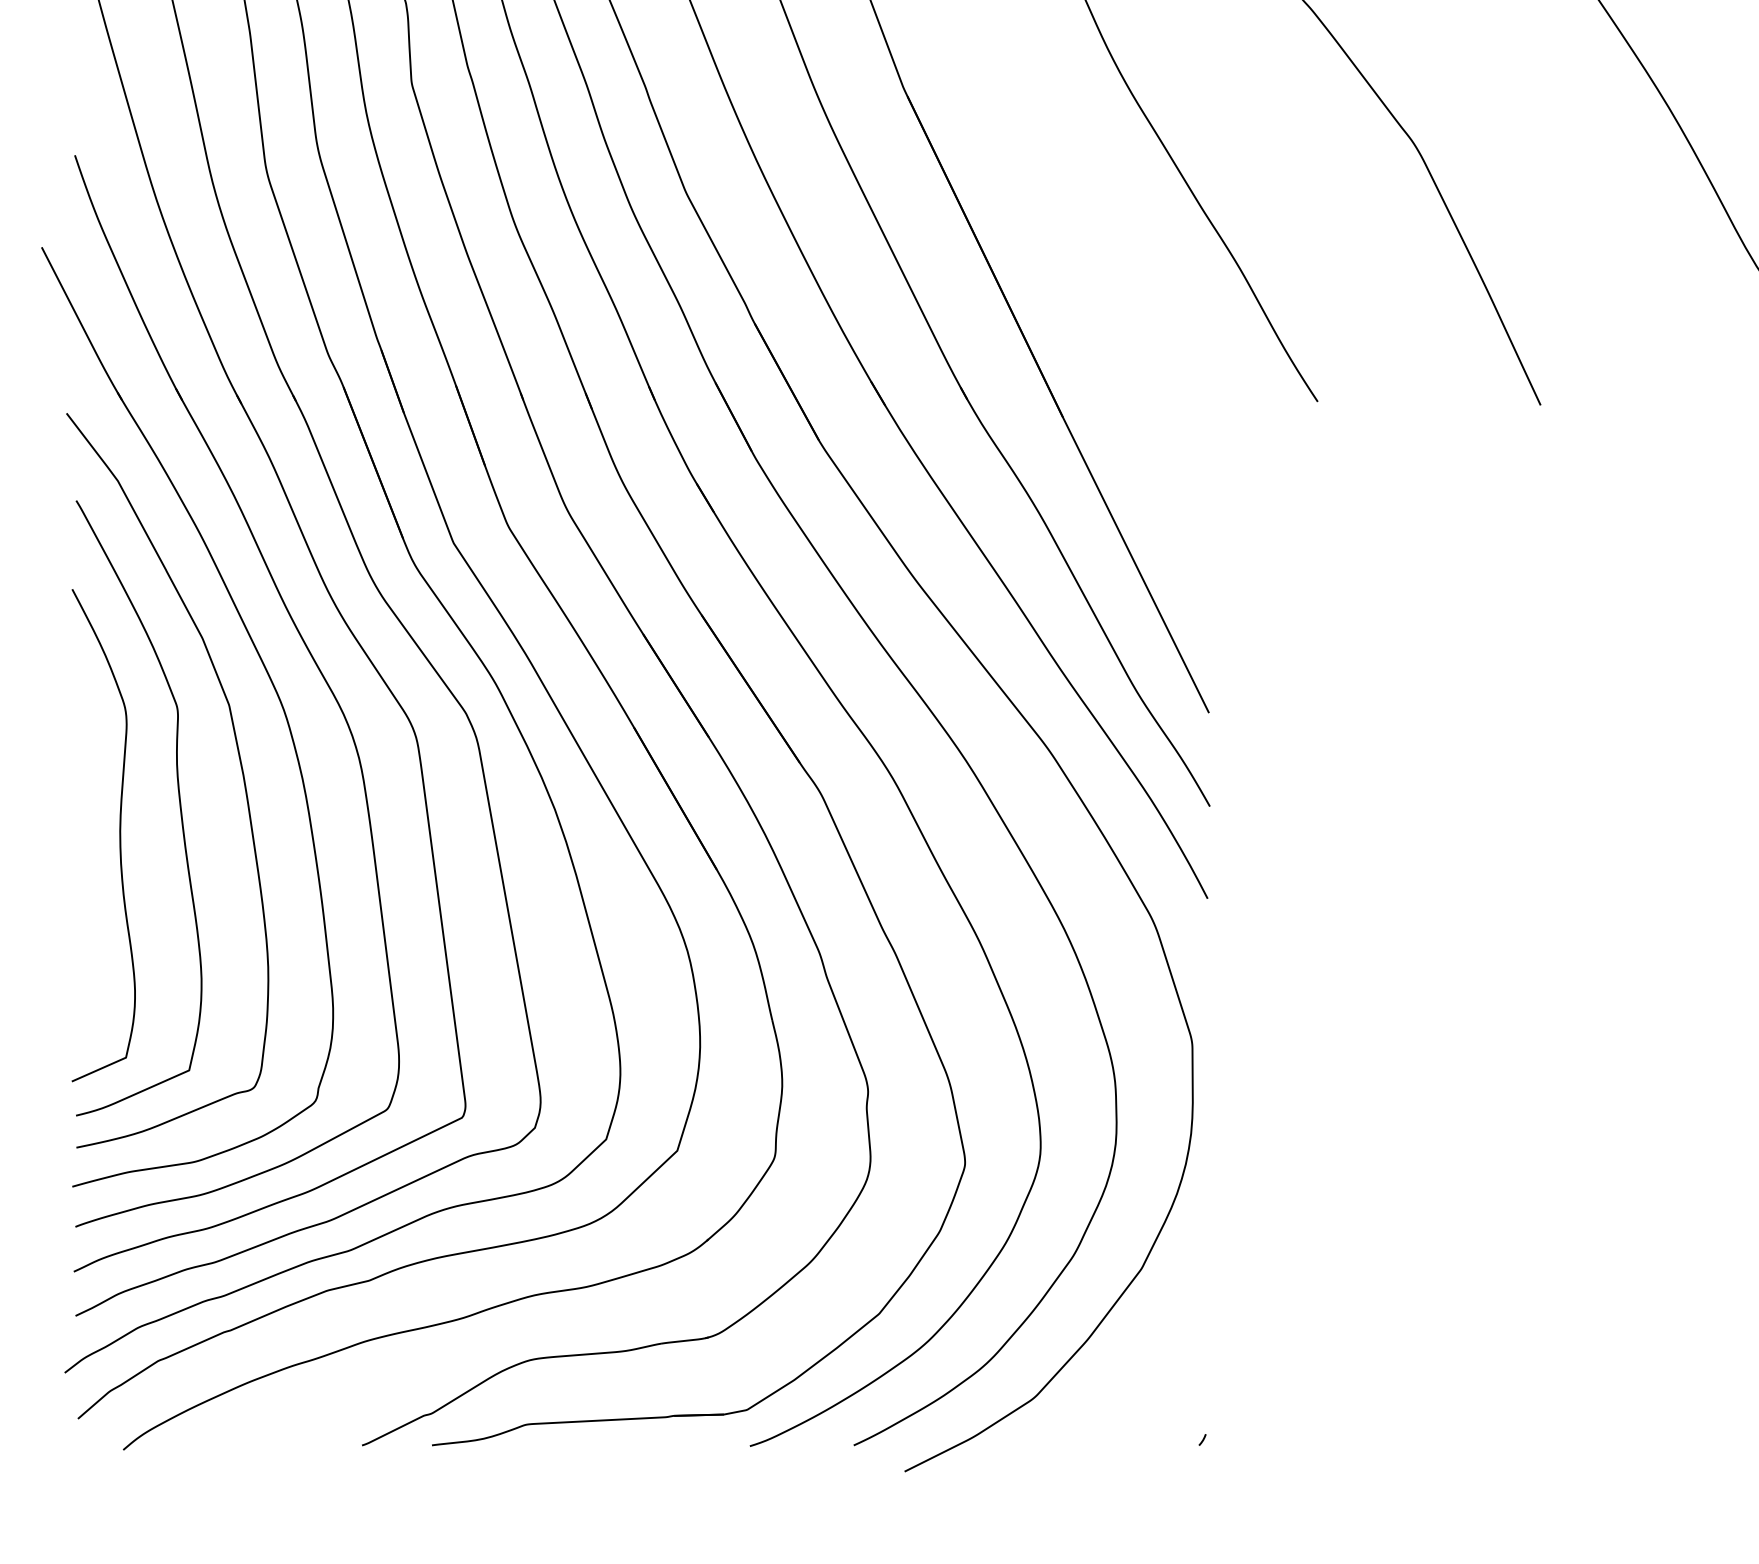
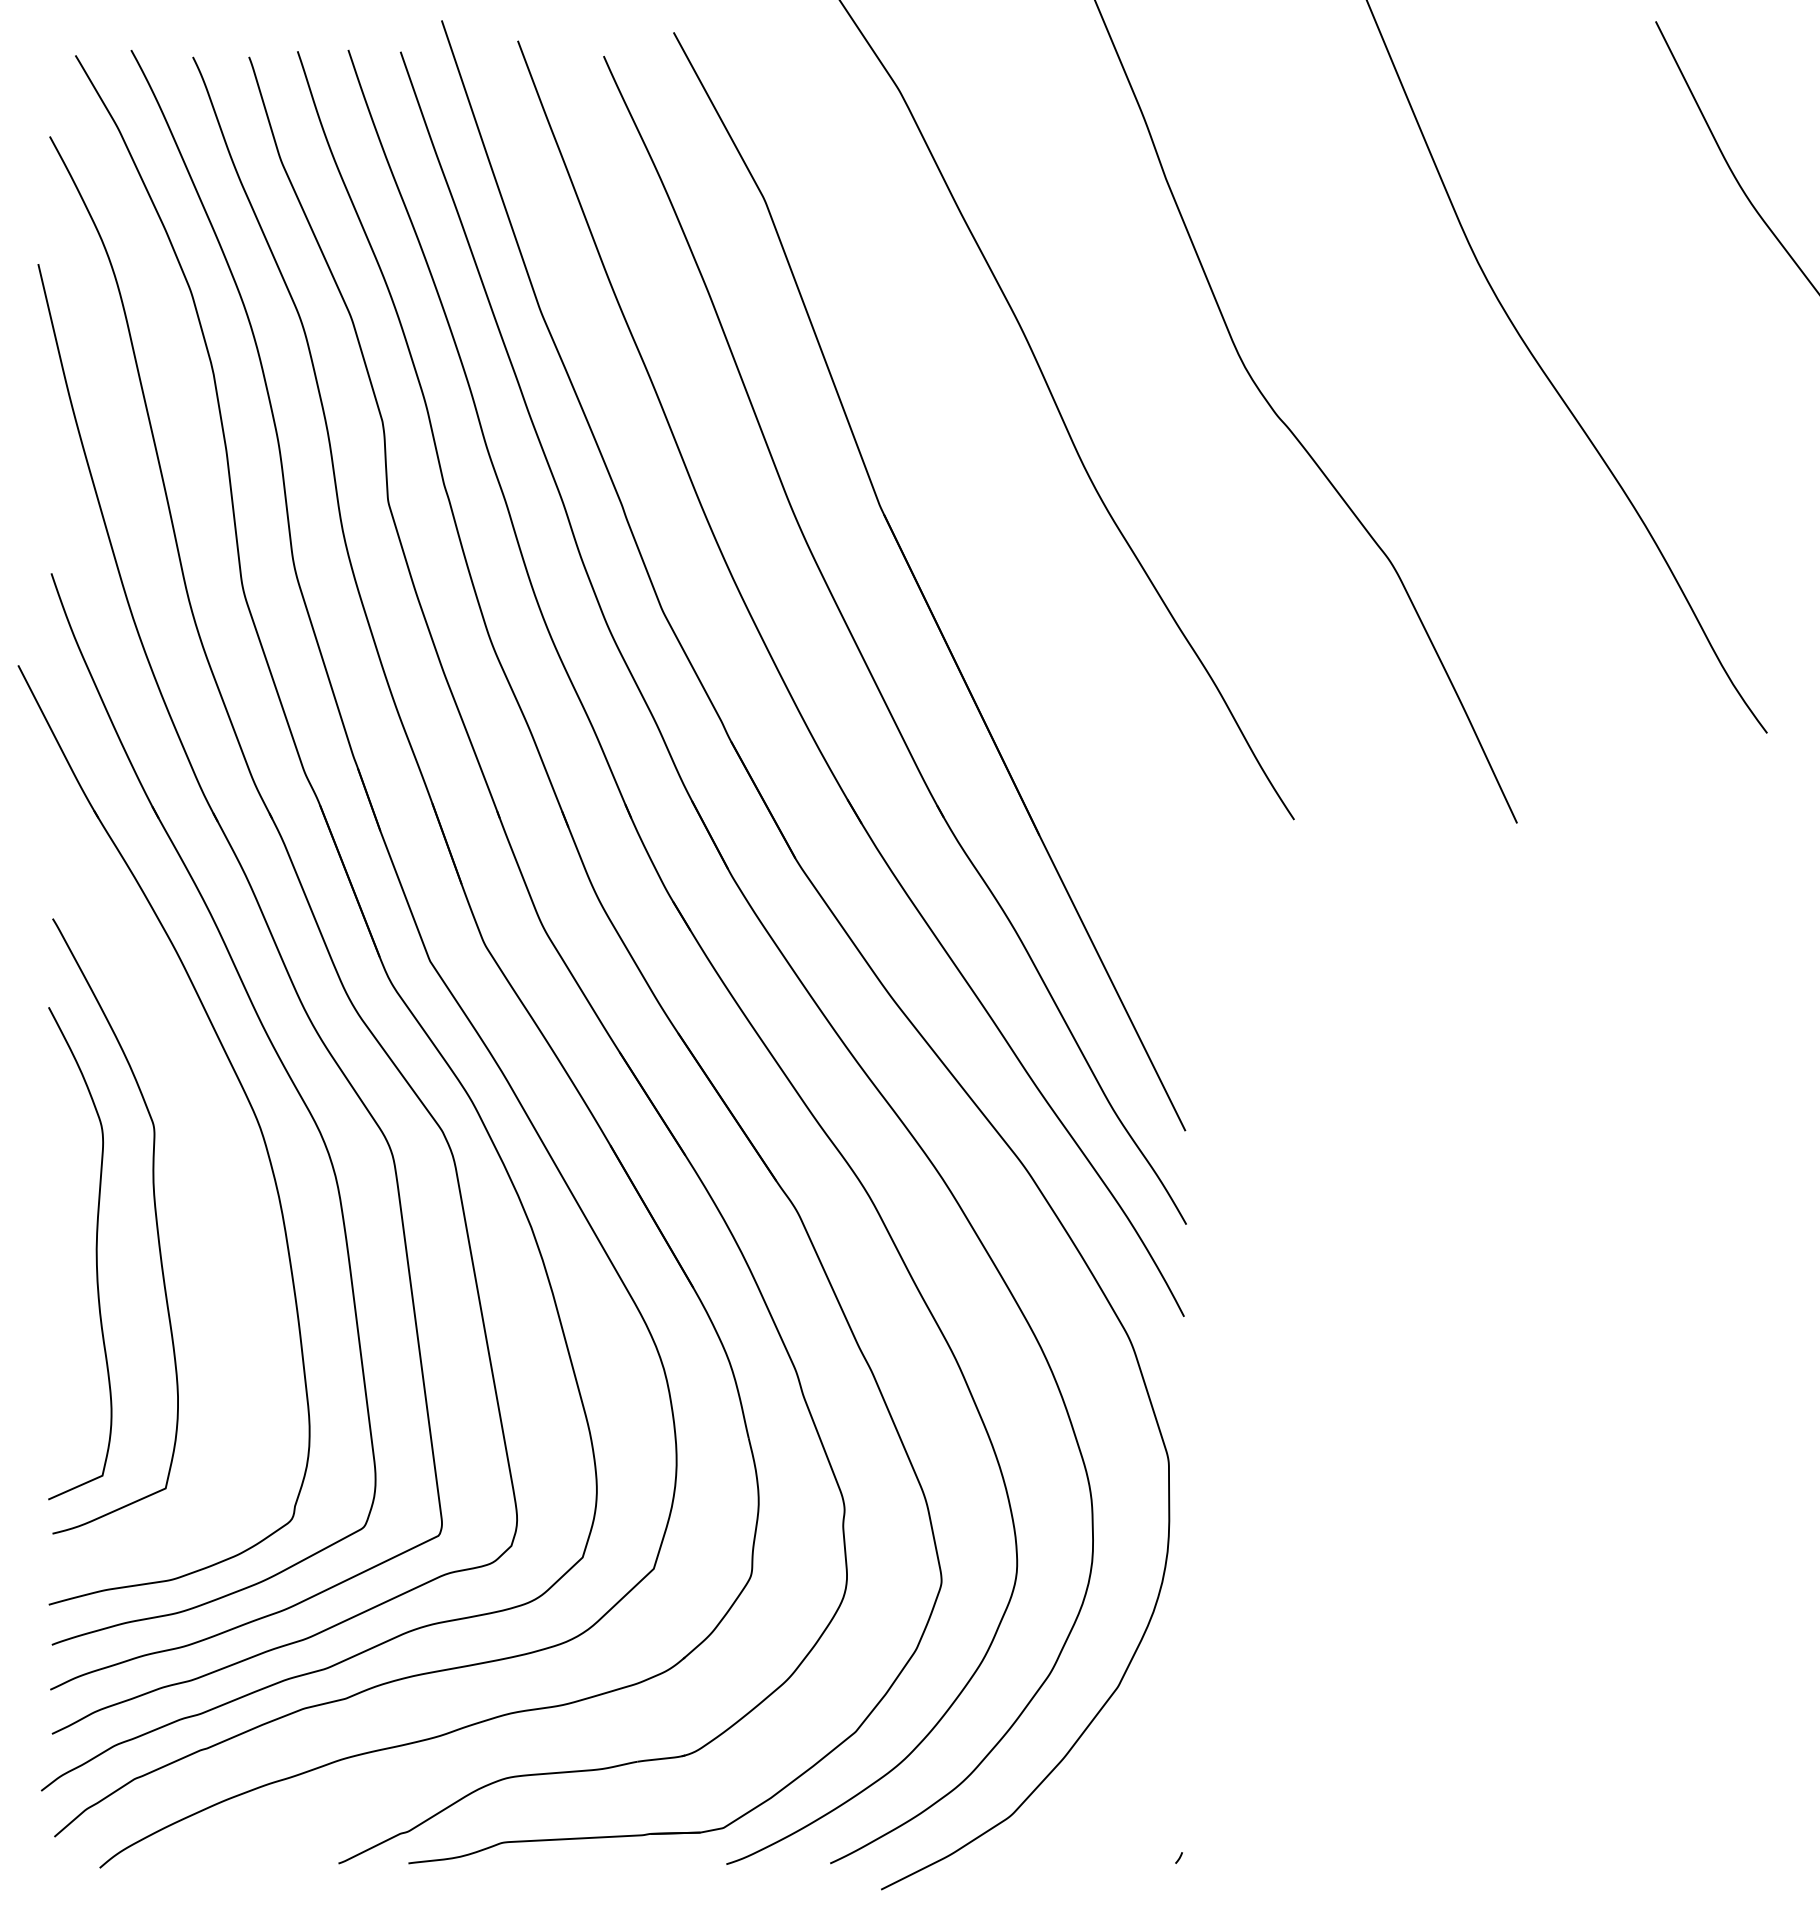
curve: (240, 764) -> (216, 1182), removed

